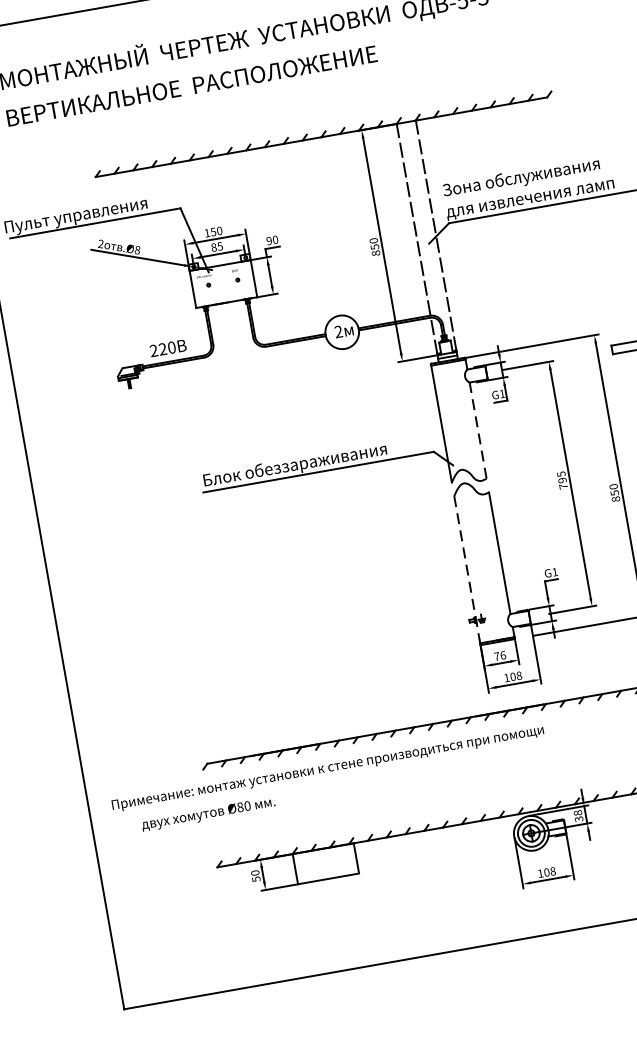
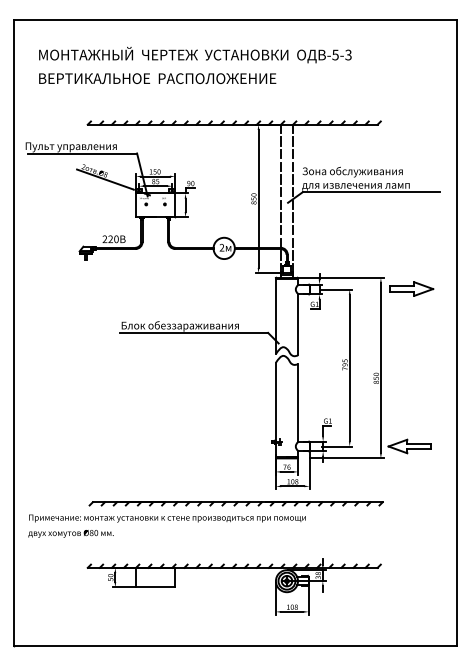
line: (478, 430) -> (298, 324), dashed -> solid
line: (466, 569) -> (275, 409), dashed -> solid
text: (207, 813) -> (70, 533), moved

